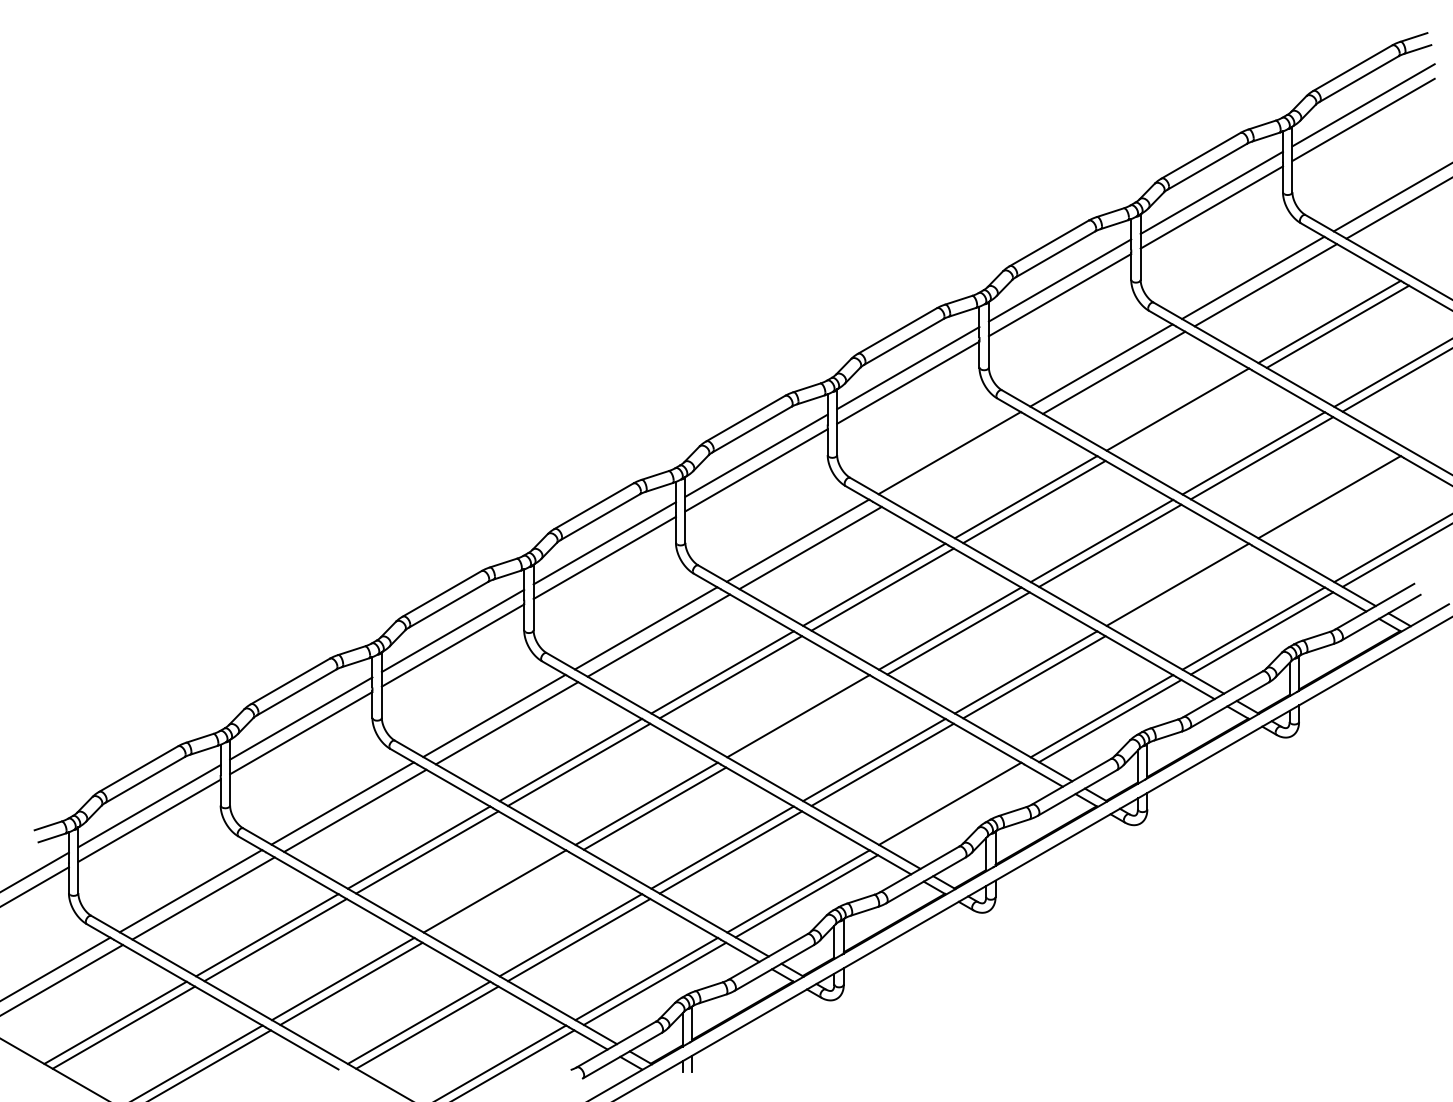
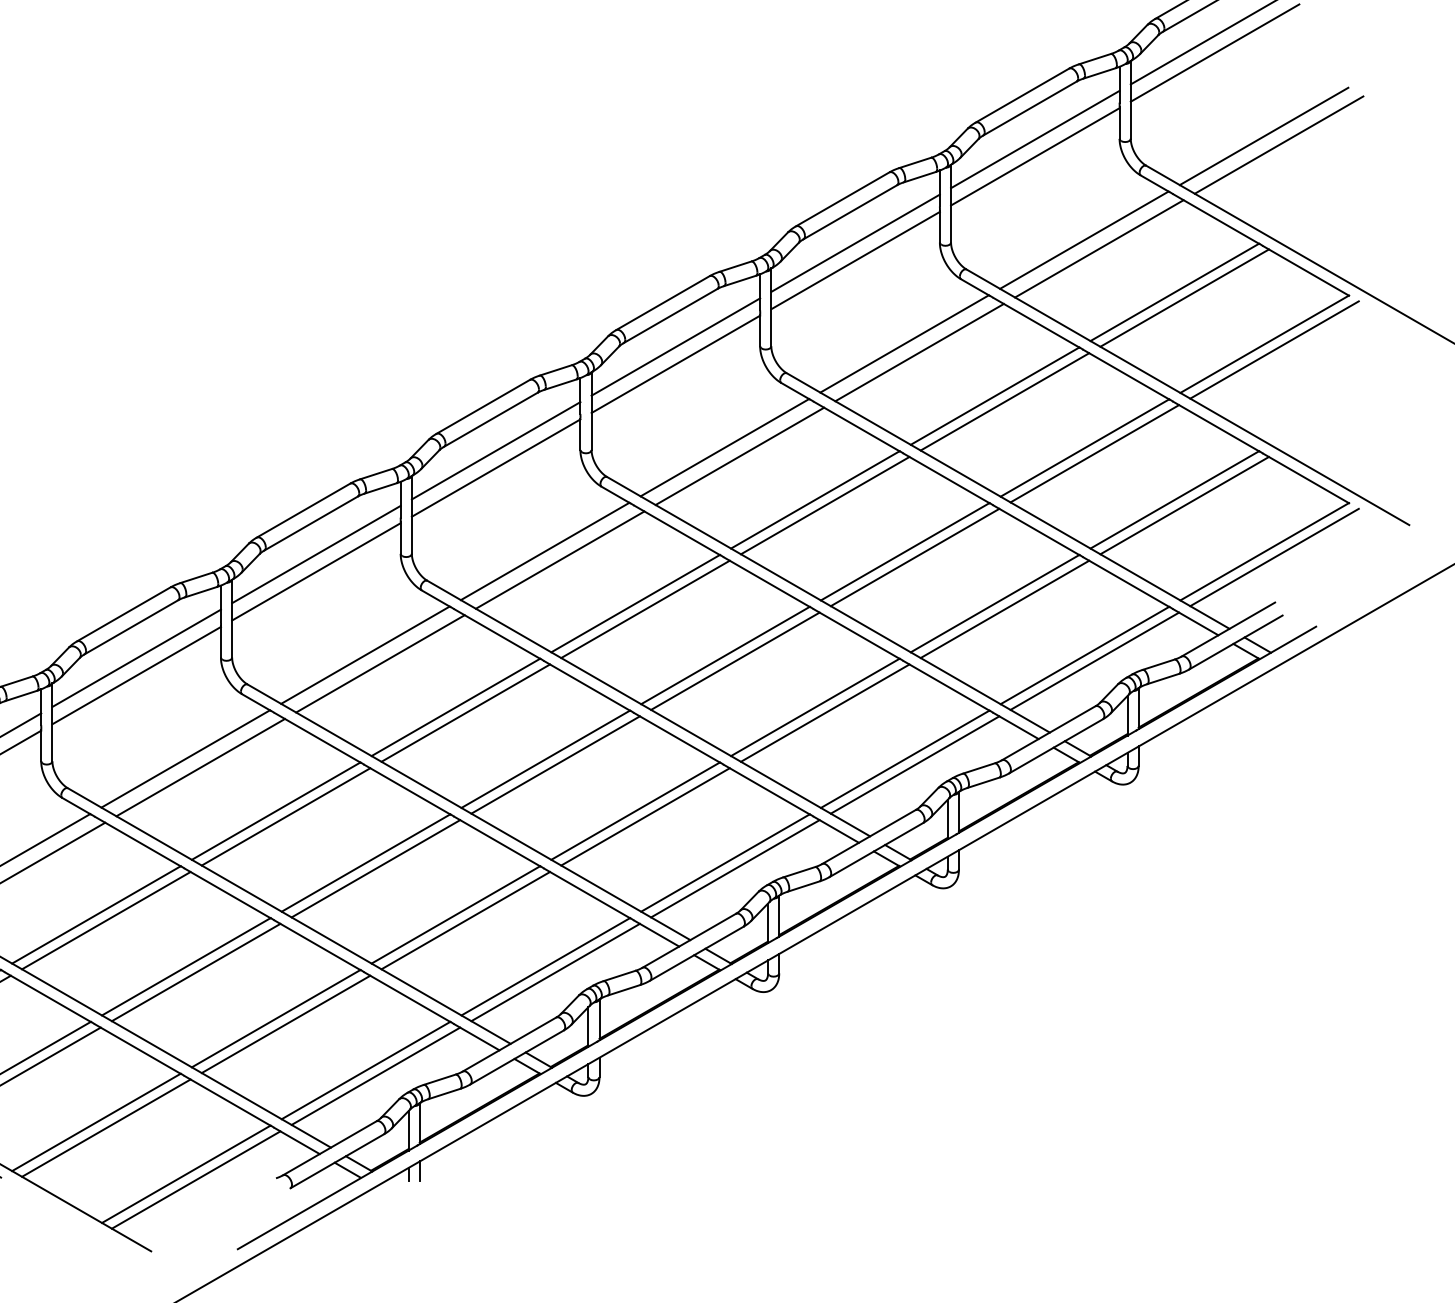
line: (1186, 414) -> (1005, 401), added
line: (962, 460) -> (740, 456), added
line: (1337, 501) -> (1184, 504), added
line: (1186, 589) -> (1005, 609), added
line: (806, 720) -> (555, 764), added
line: (958, 808) -> (735, 868), added
line: (503, 896) -> (196, 972), added

